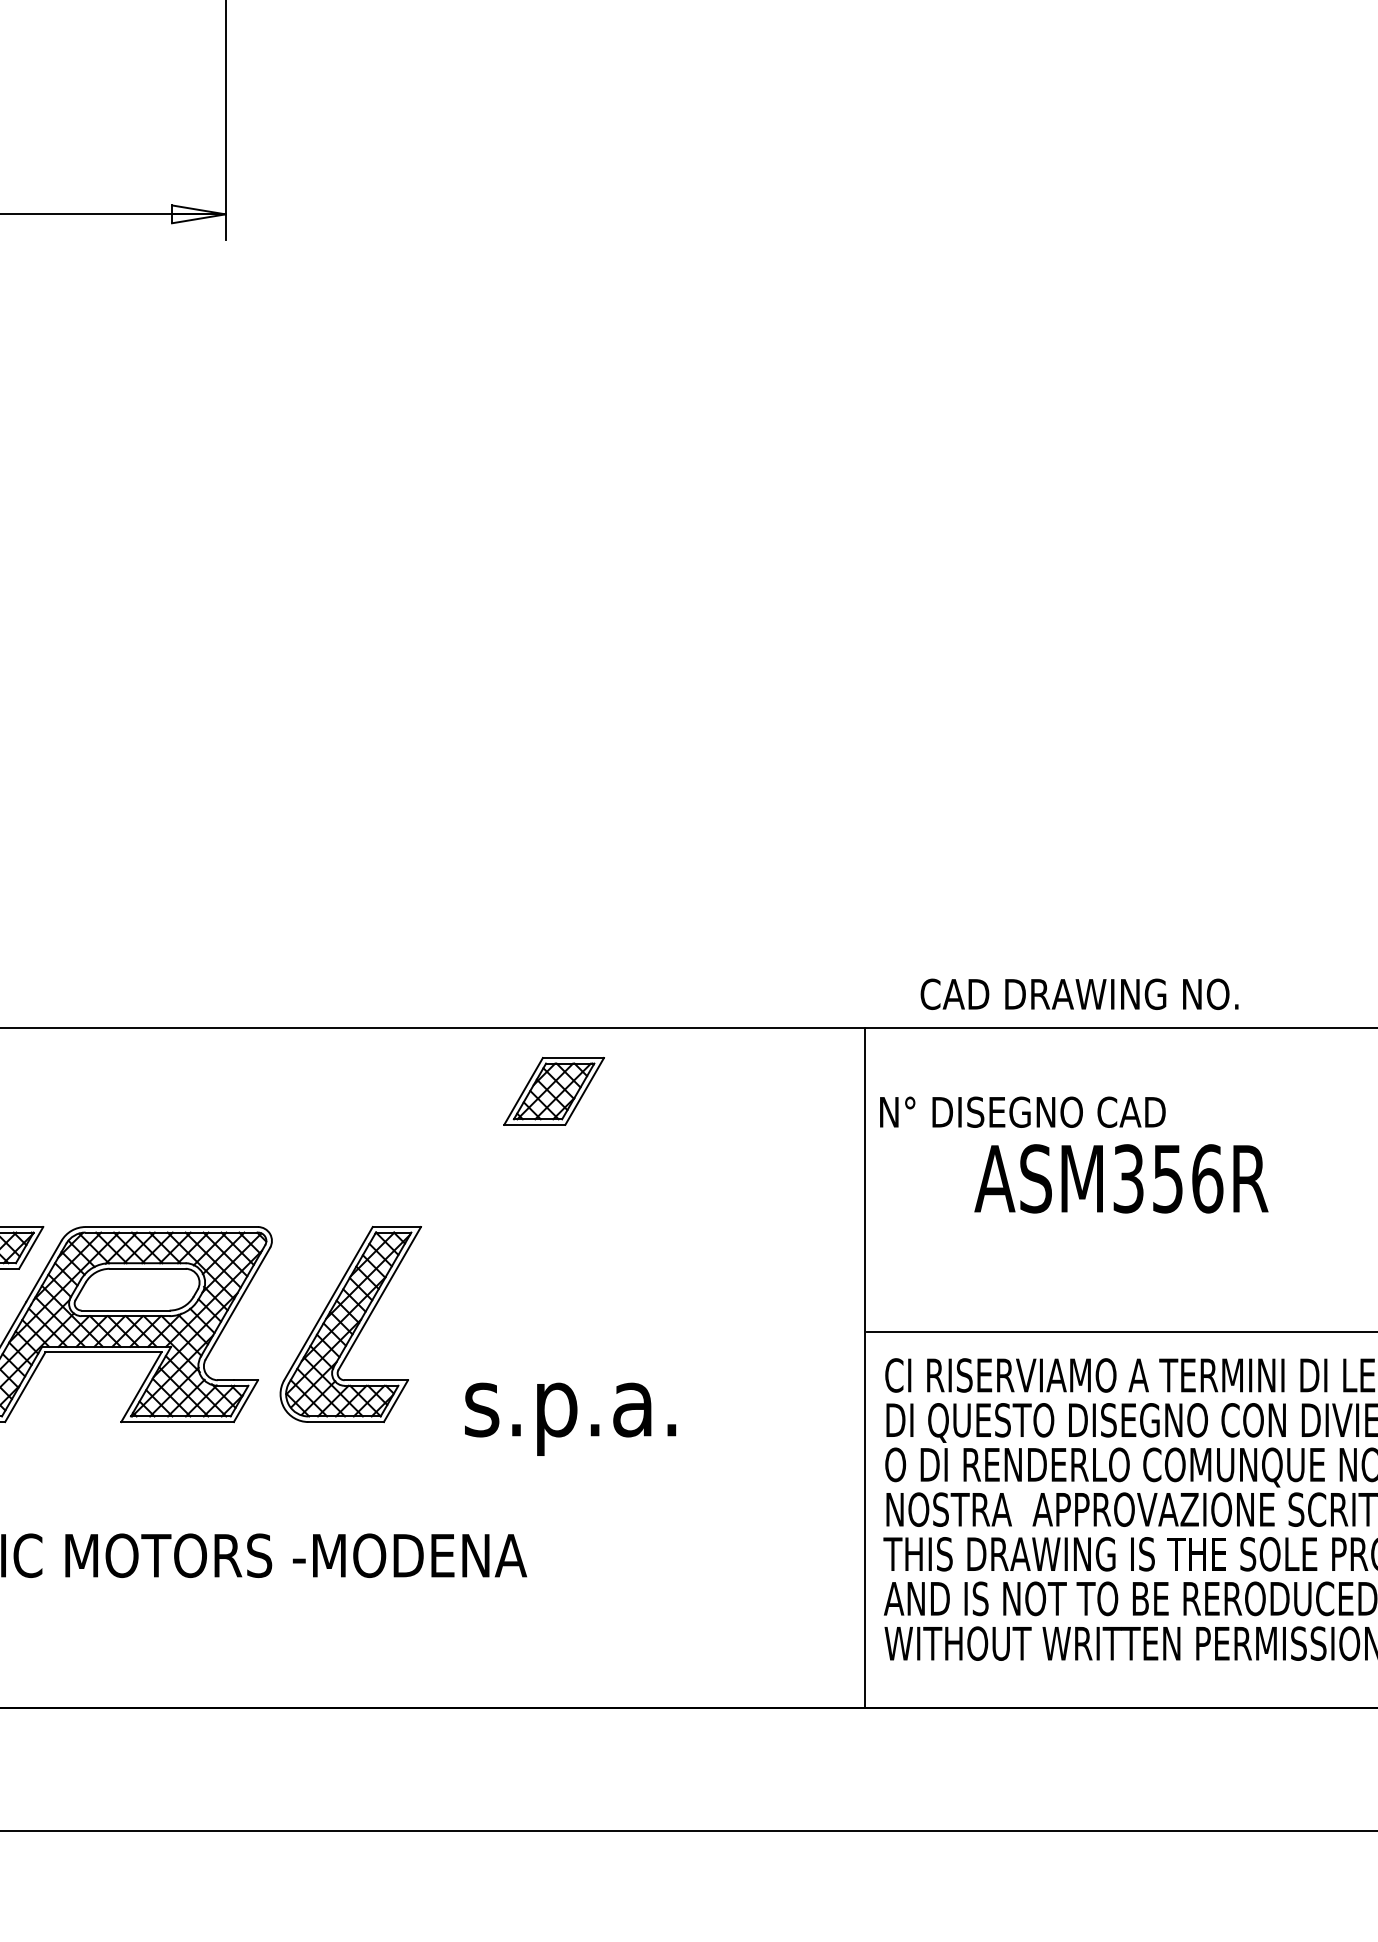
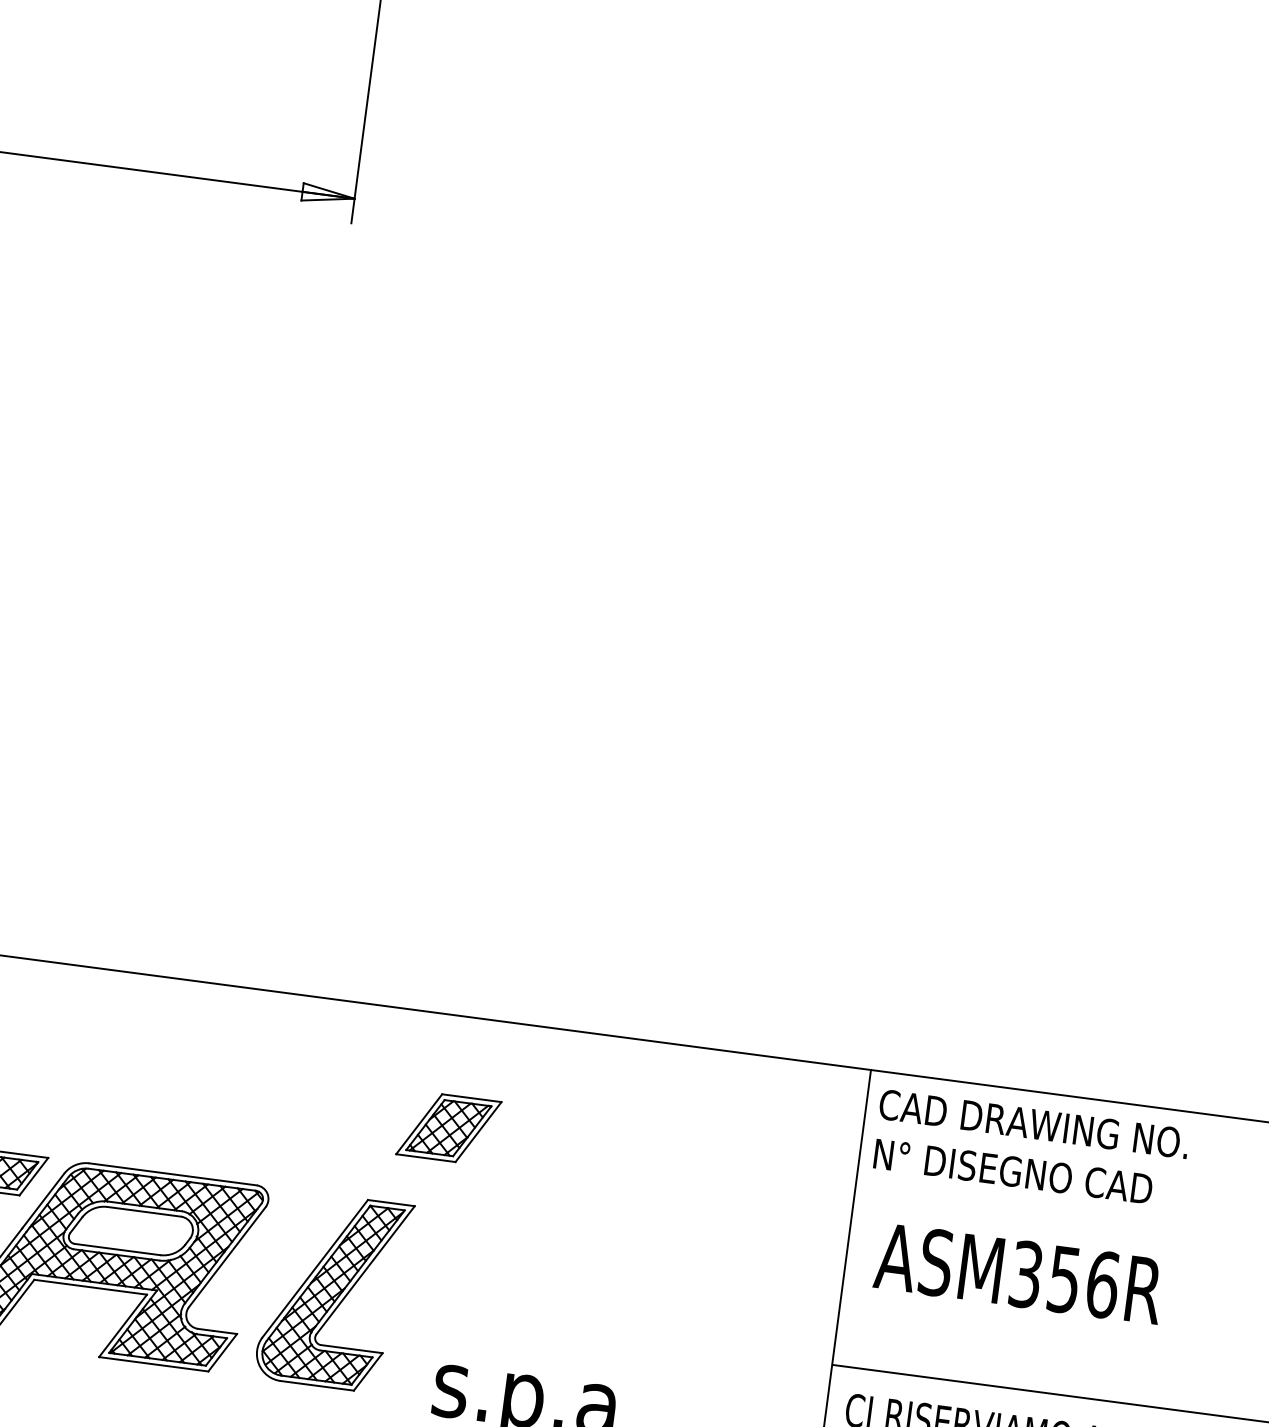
text: (1079, 993) -> (1034, 1123), moved
part: (553, 1091) -> (448, 1128), moved
text: (1121, 1178) -> (1019, 1273), moved

